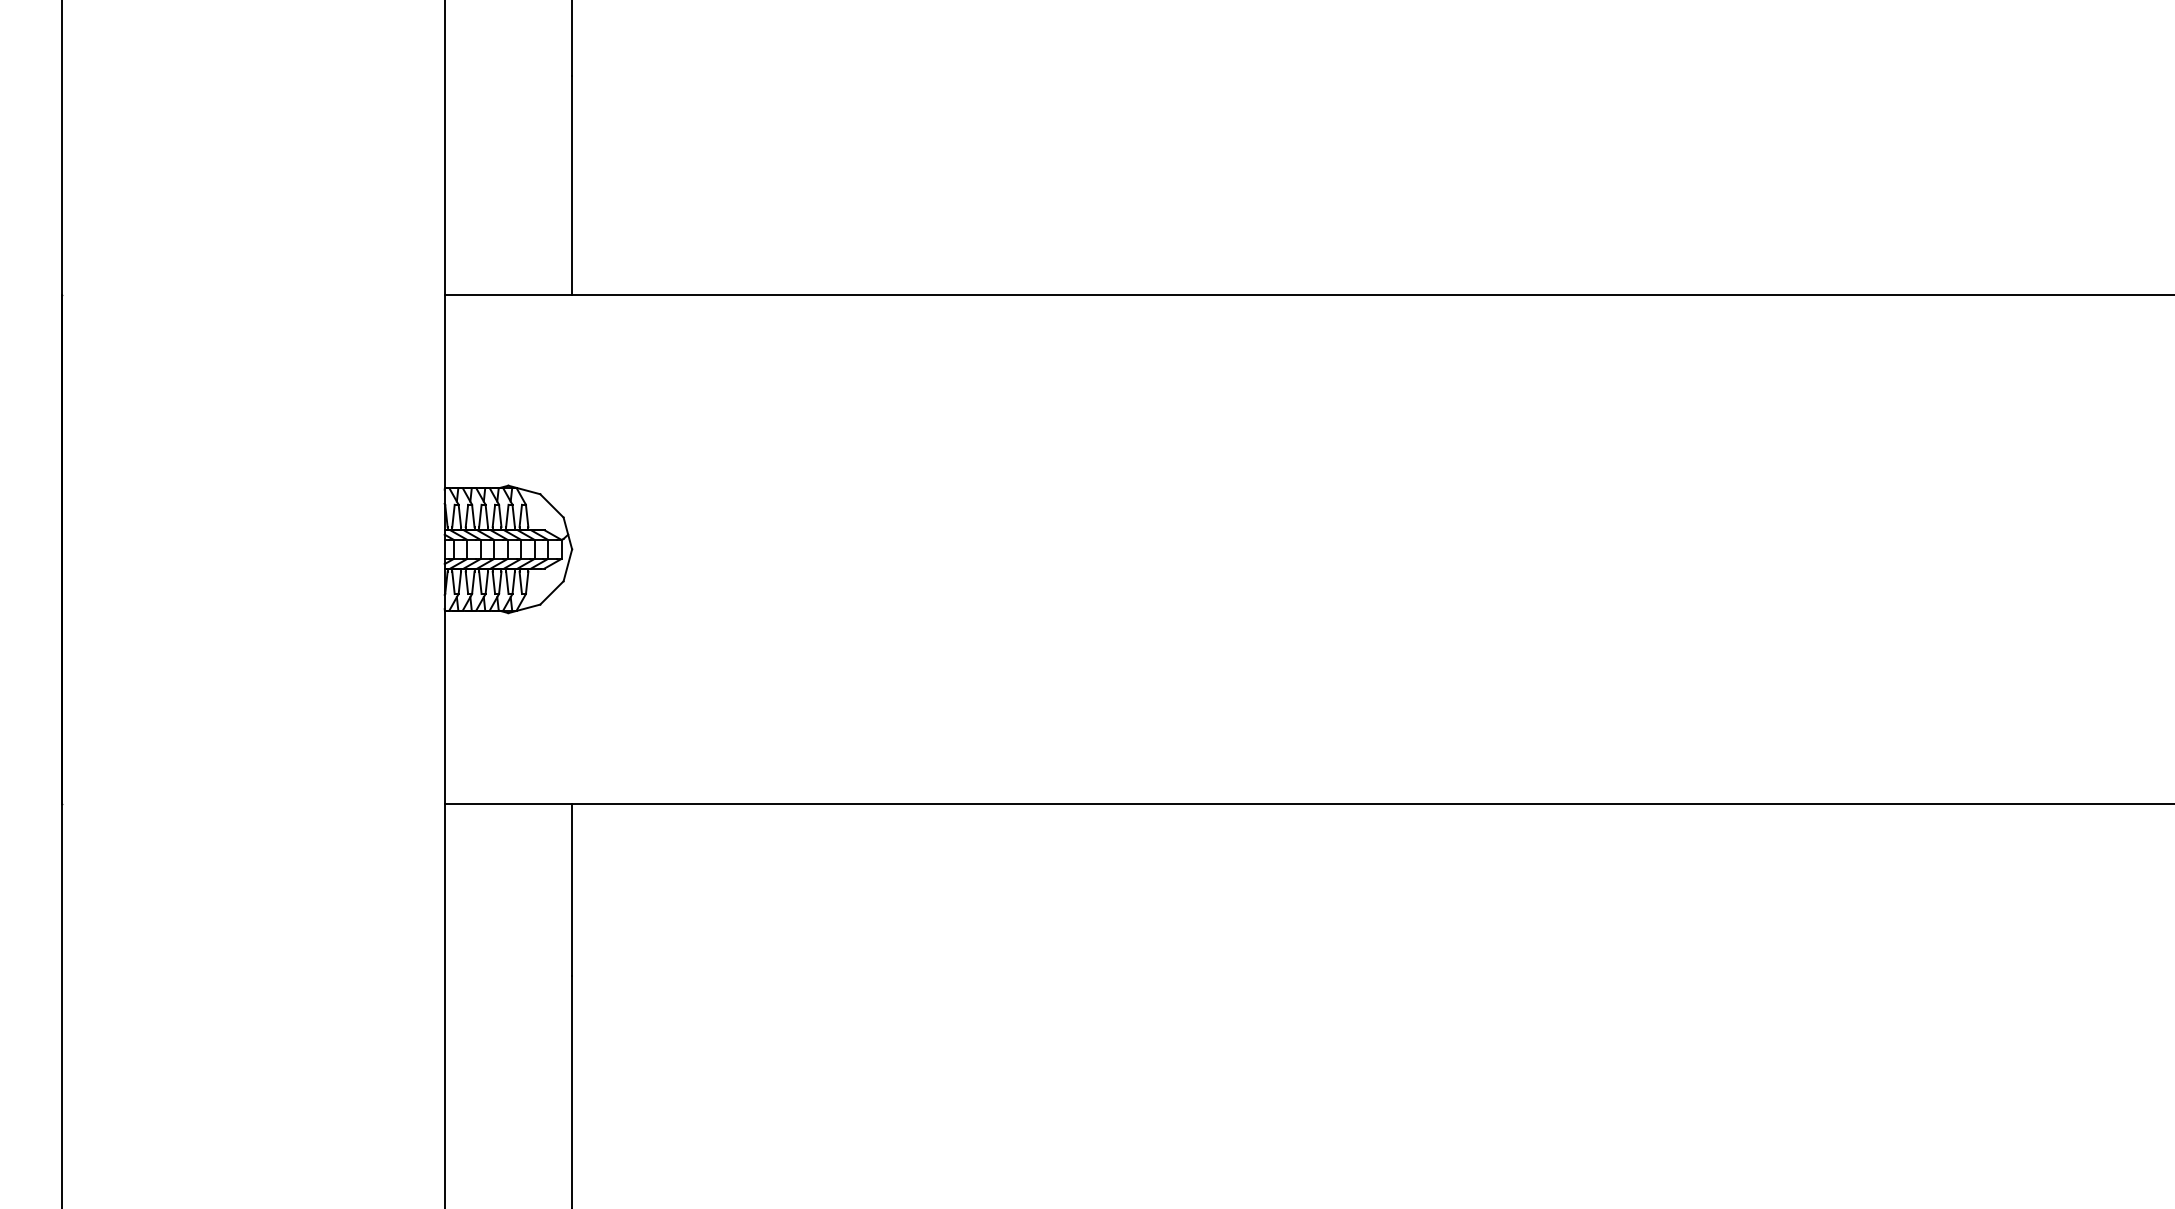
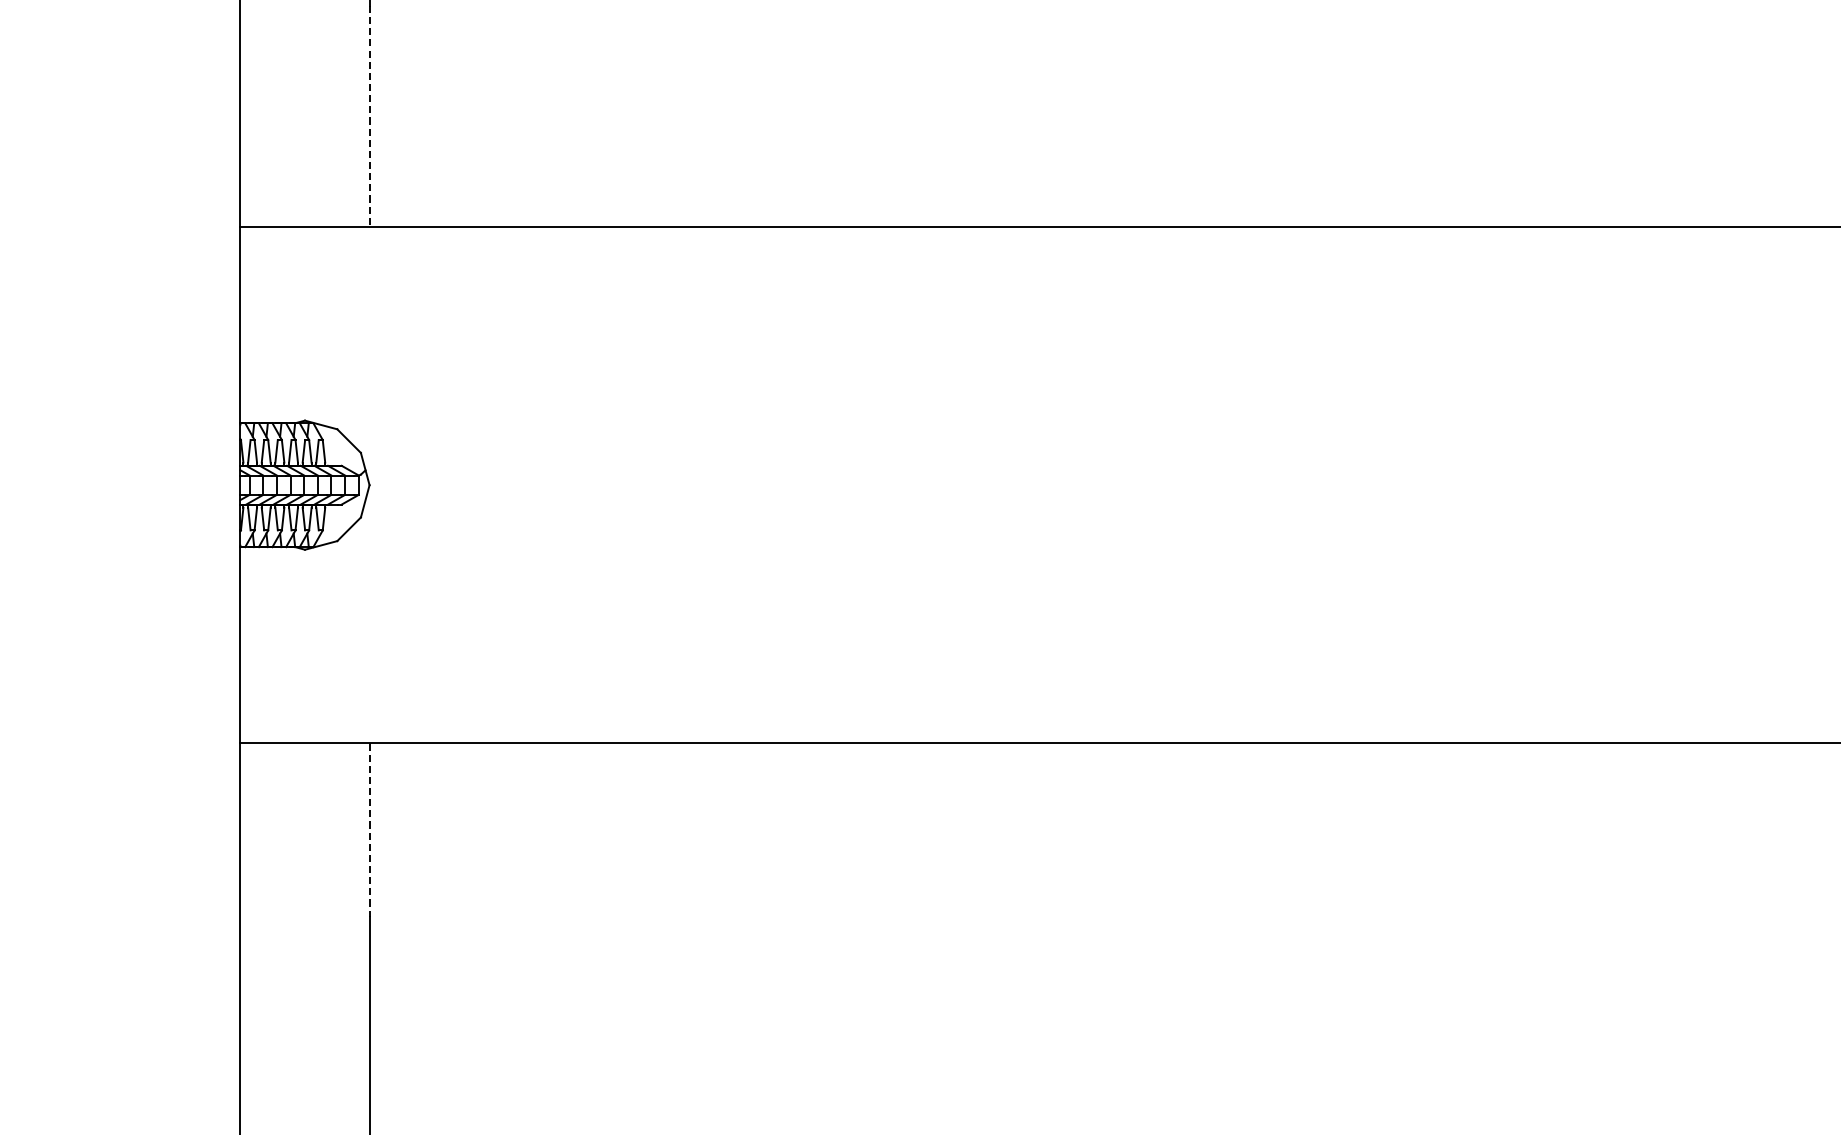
line: (572, 185) -> (369, 116), solid -> dashed
line: (572, 889) -> (369, 829), solid -> dashed

